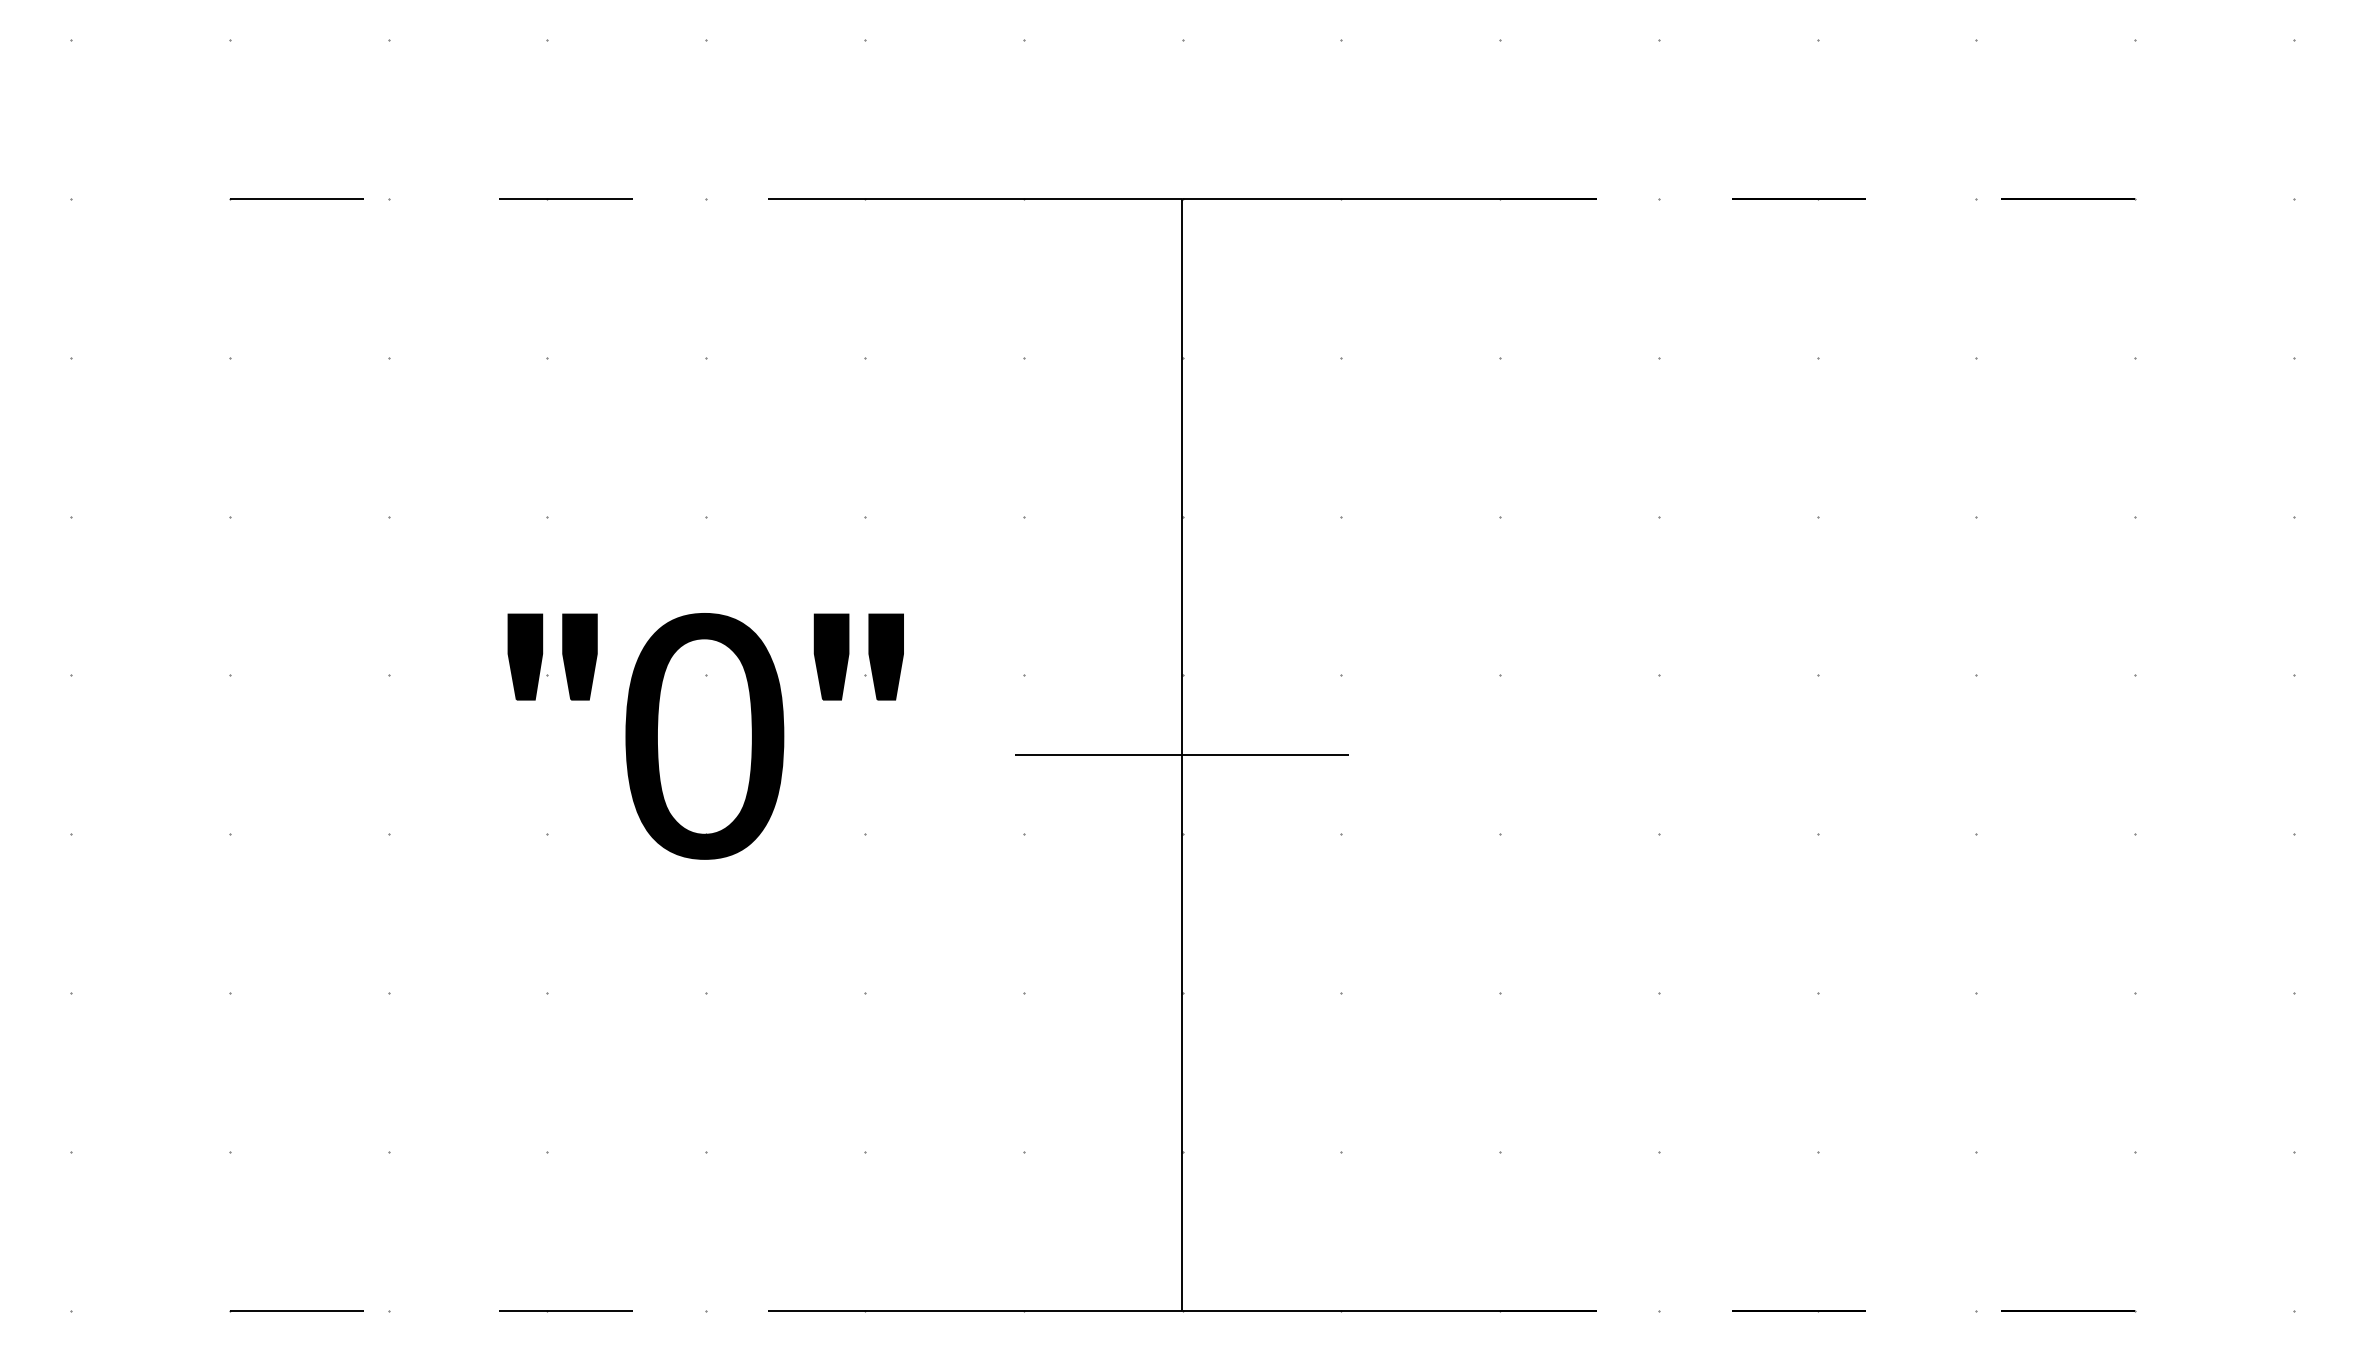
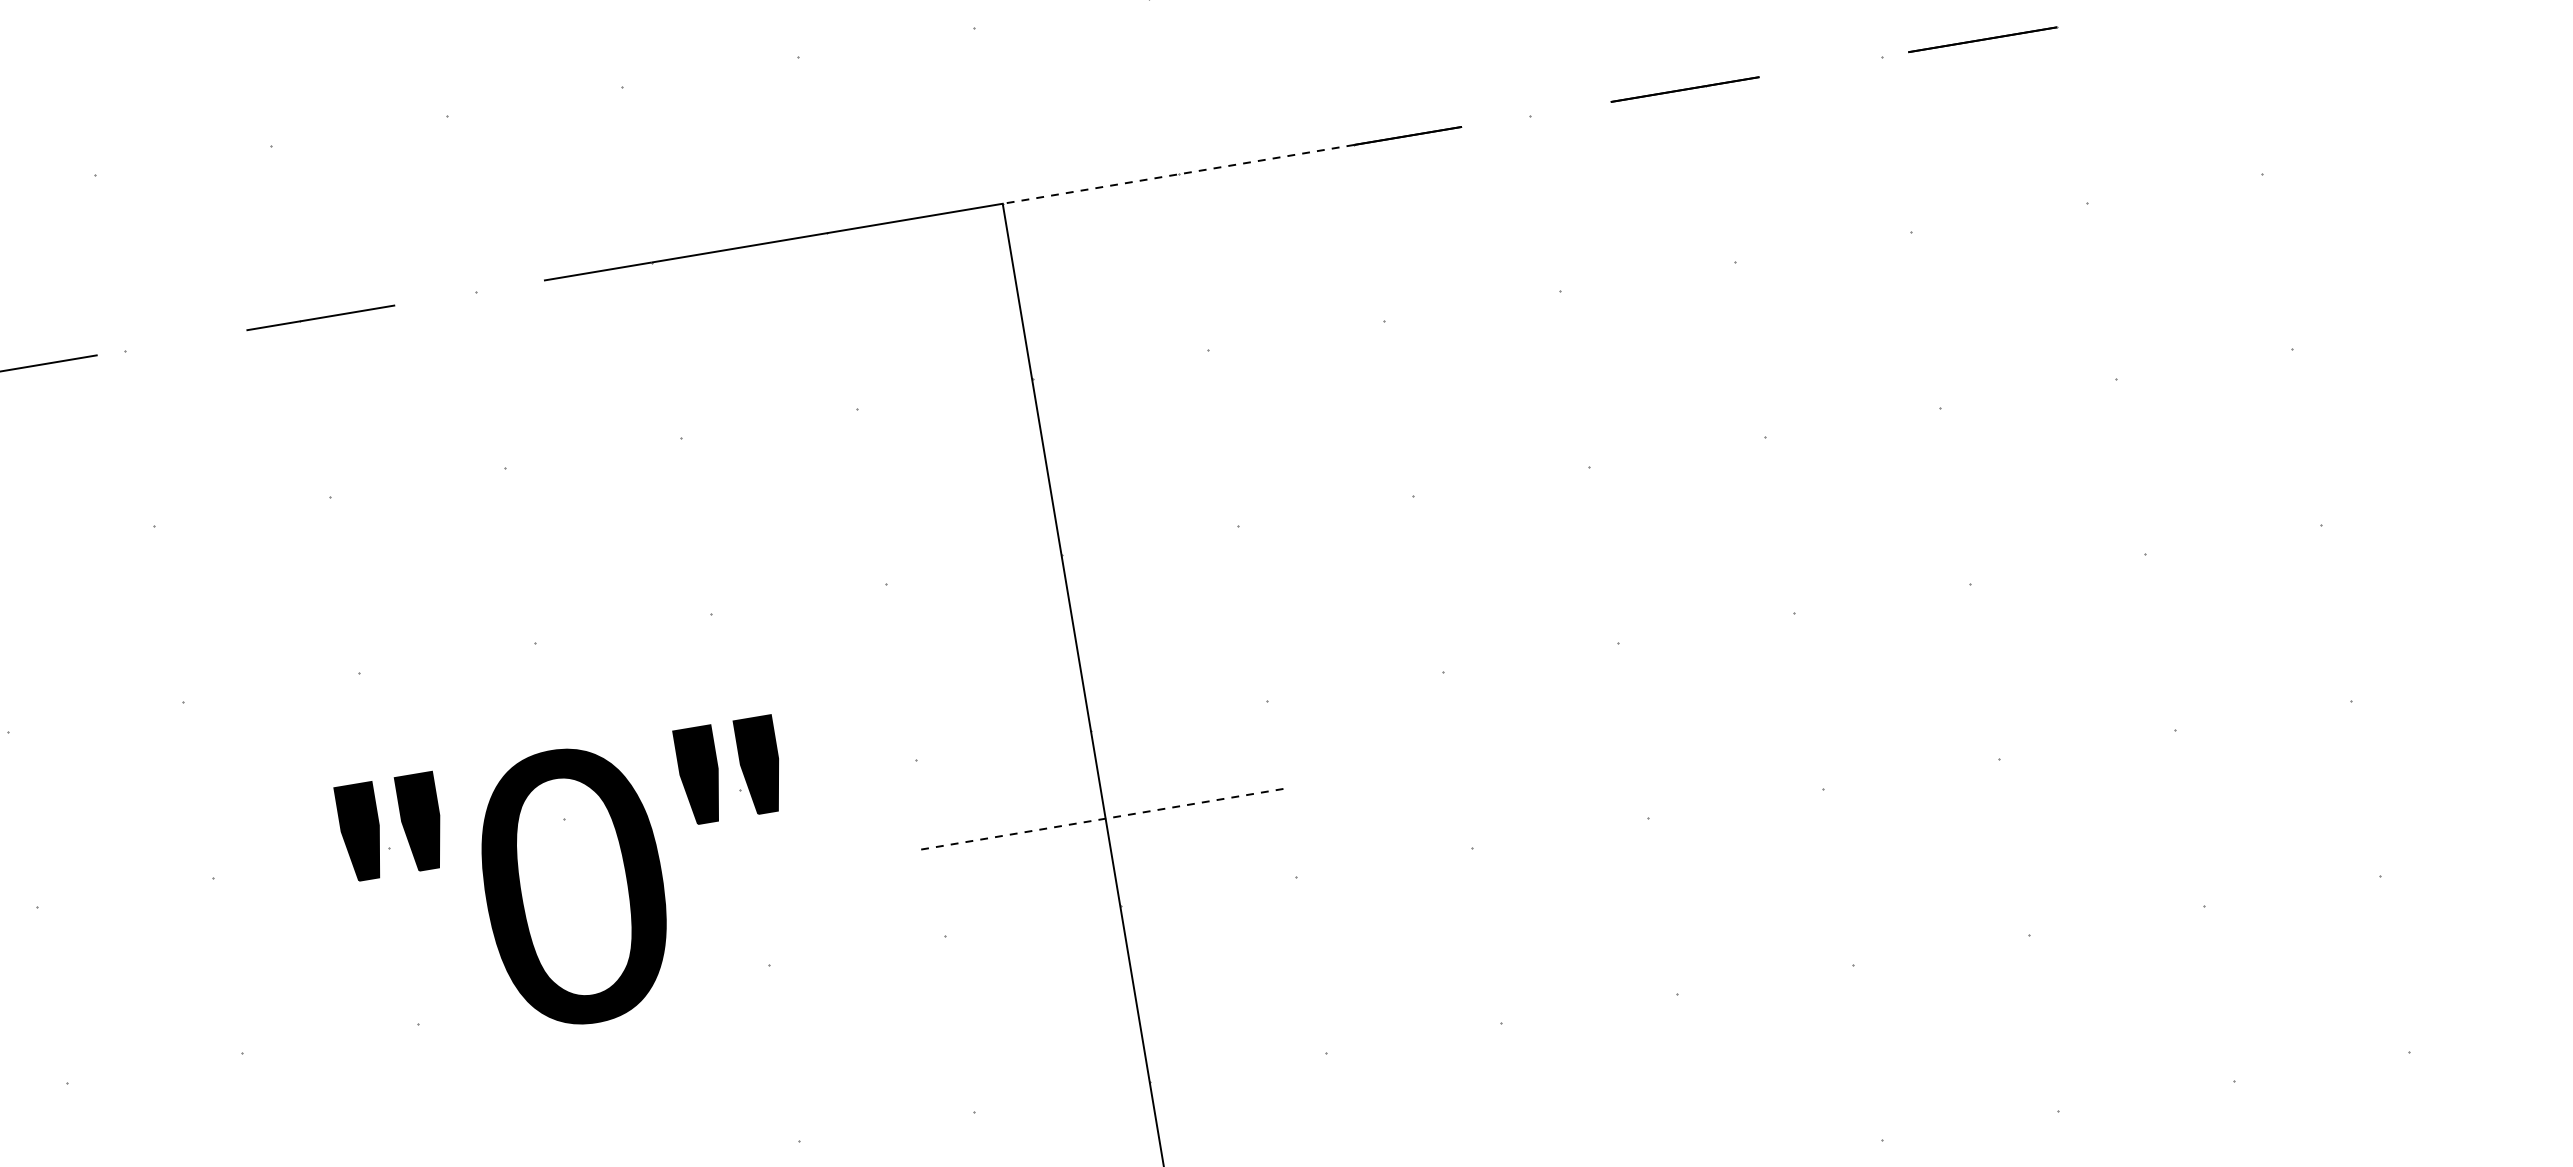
line: (1341, 199) -> (1179, 174), solid -> dashed
line: (1182, 754) -> (1105, 818), solid -> dashed

